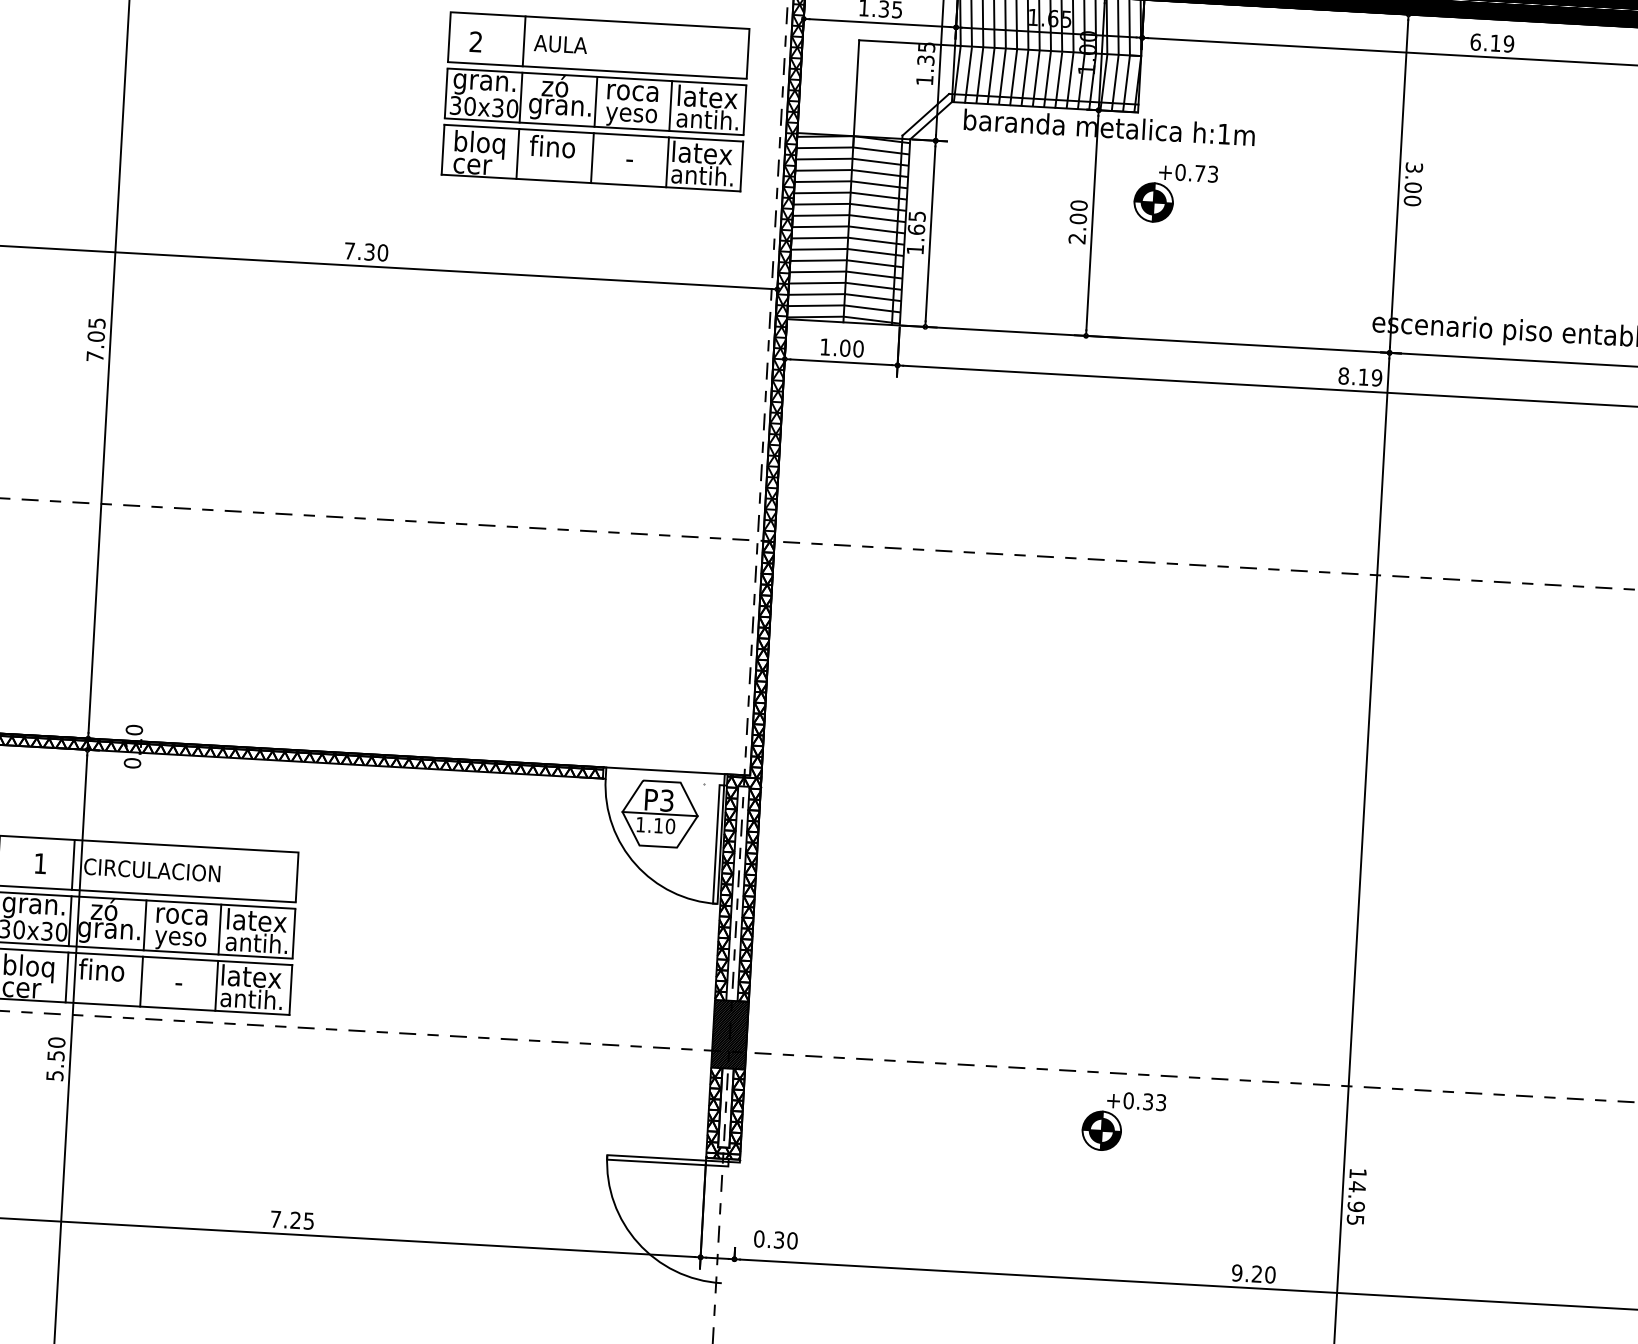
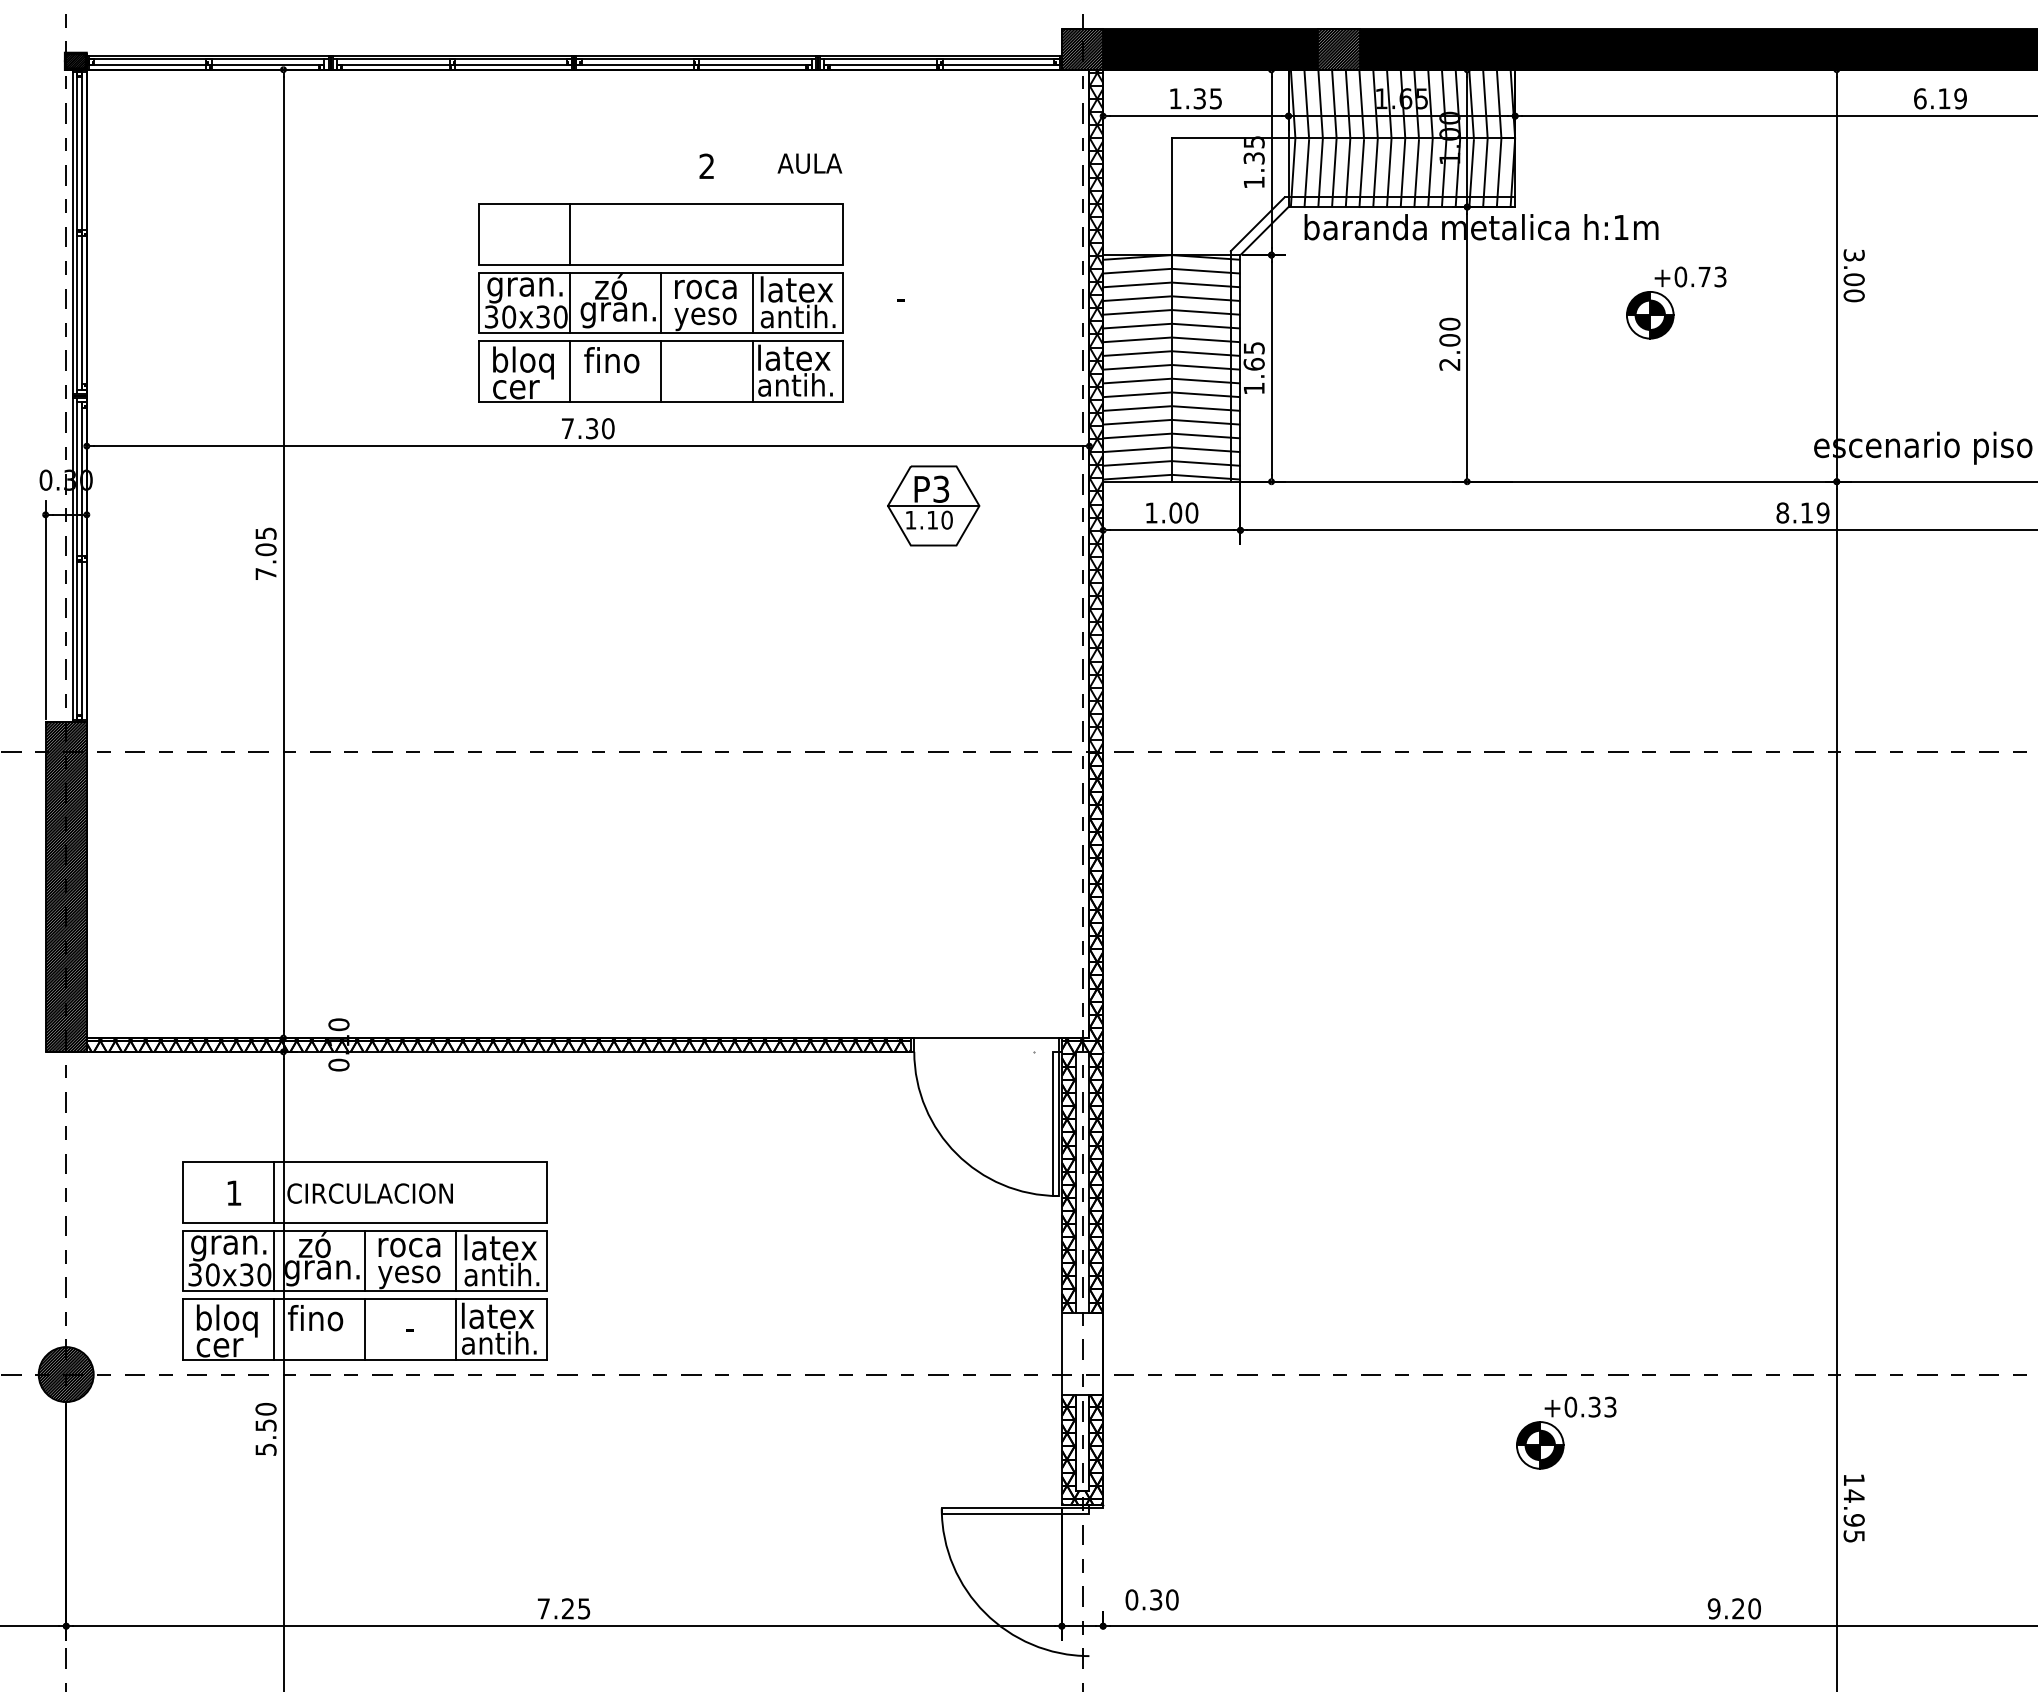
part: (595, 101) -> (660, 302), moved
part: (1175, 193) -> (1676, 302), moved
part: (659, 813) -> (933, 505), moved
hatch: (730, 1034) -> (1082, 1353), removed

